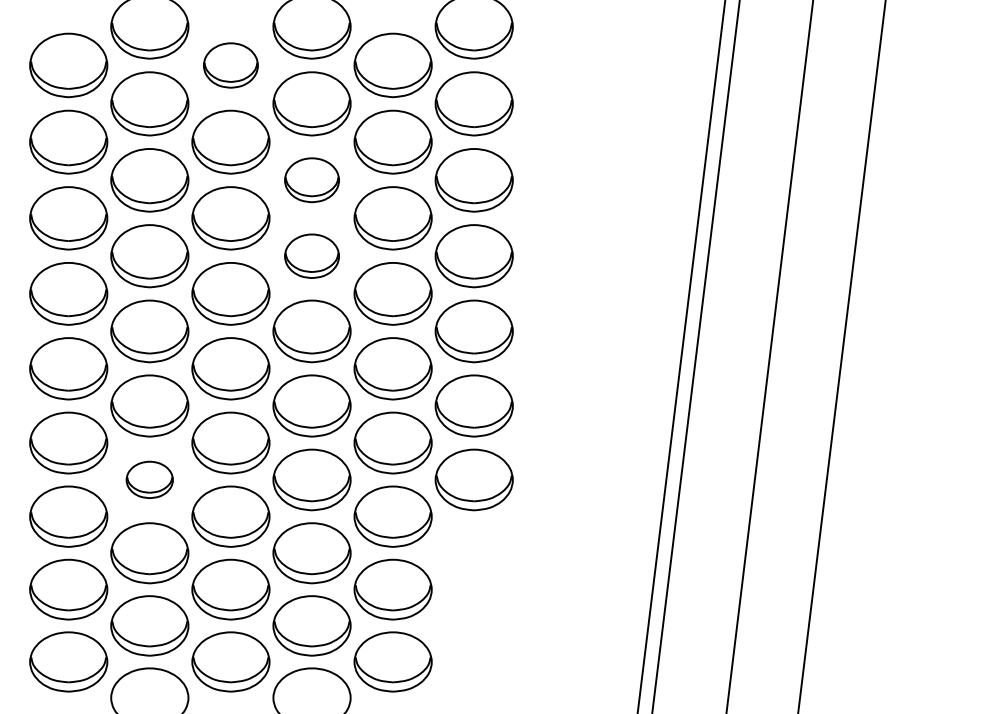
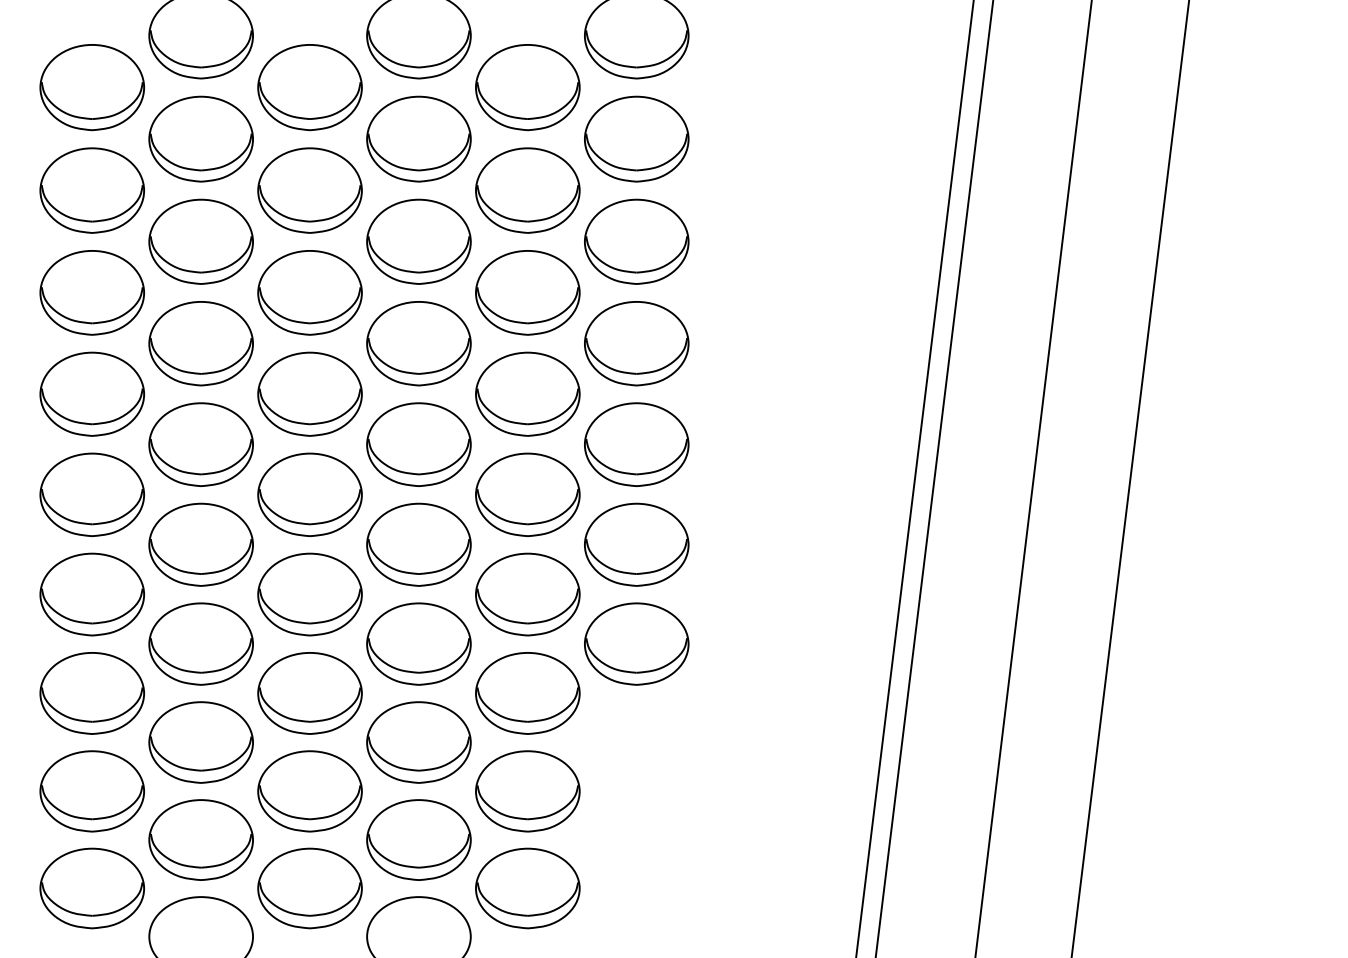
part: (230, 65) -> (309, 87), size x1.43
part: (311, 180) -> (418, 241), size x1.43
part: (311, 256) -> (418, 343), size x1.43
part: (149, 479) -> (200, 643), size x1.67

